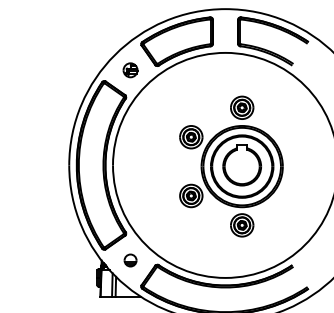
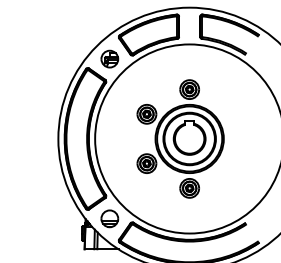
part: (130, 69) -> (109, 58), size x1.43
part: (231, 166) -> (180, 138), moved
part: (130, 260) -> (109, 218), size x1.67

